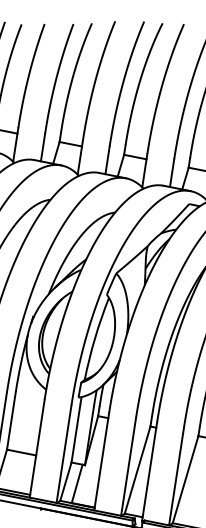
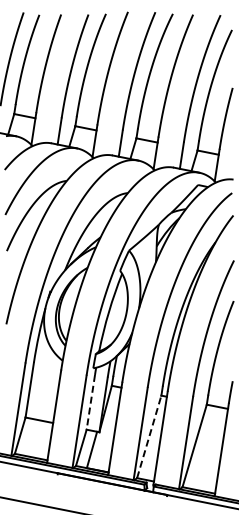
line: (75, 433) -> (90, 402), solid -> dashed
line: (137, 469) -> (149, 436), solid -> dashed

